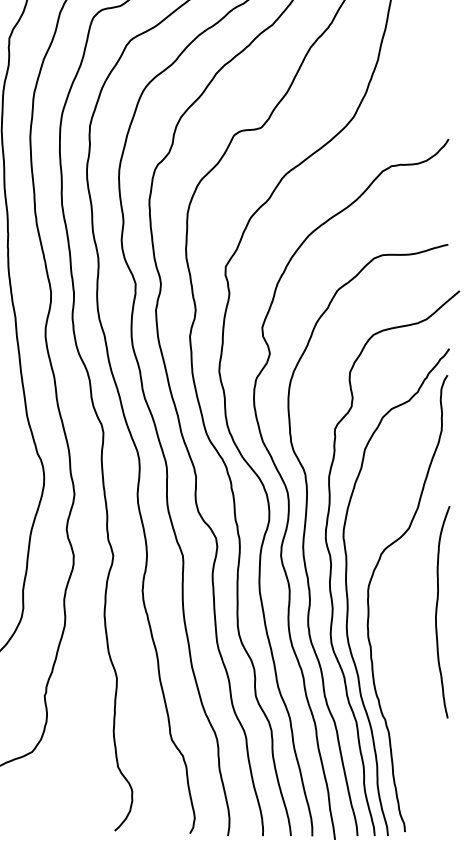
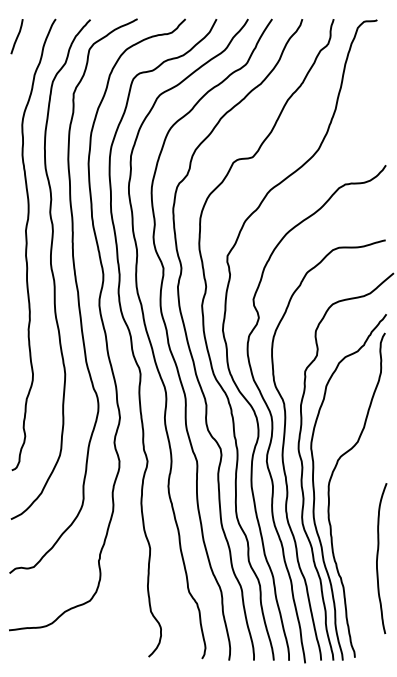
curve: (438, 612) -> (378, 558), moved

